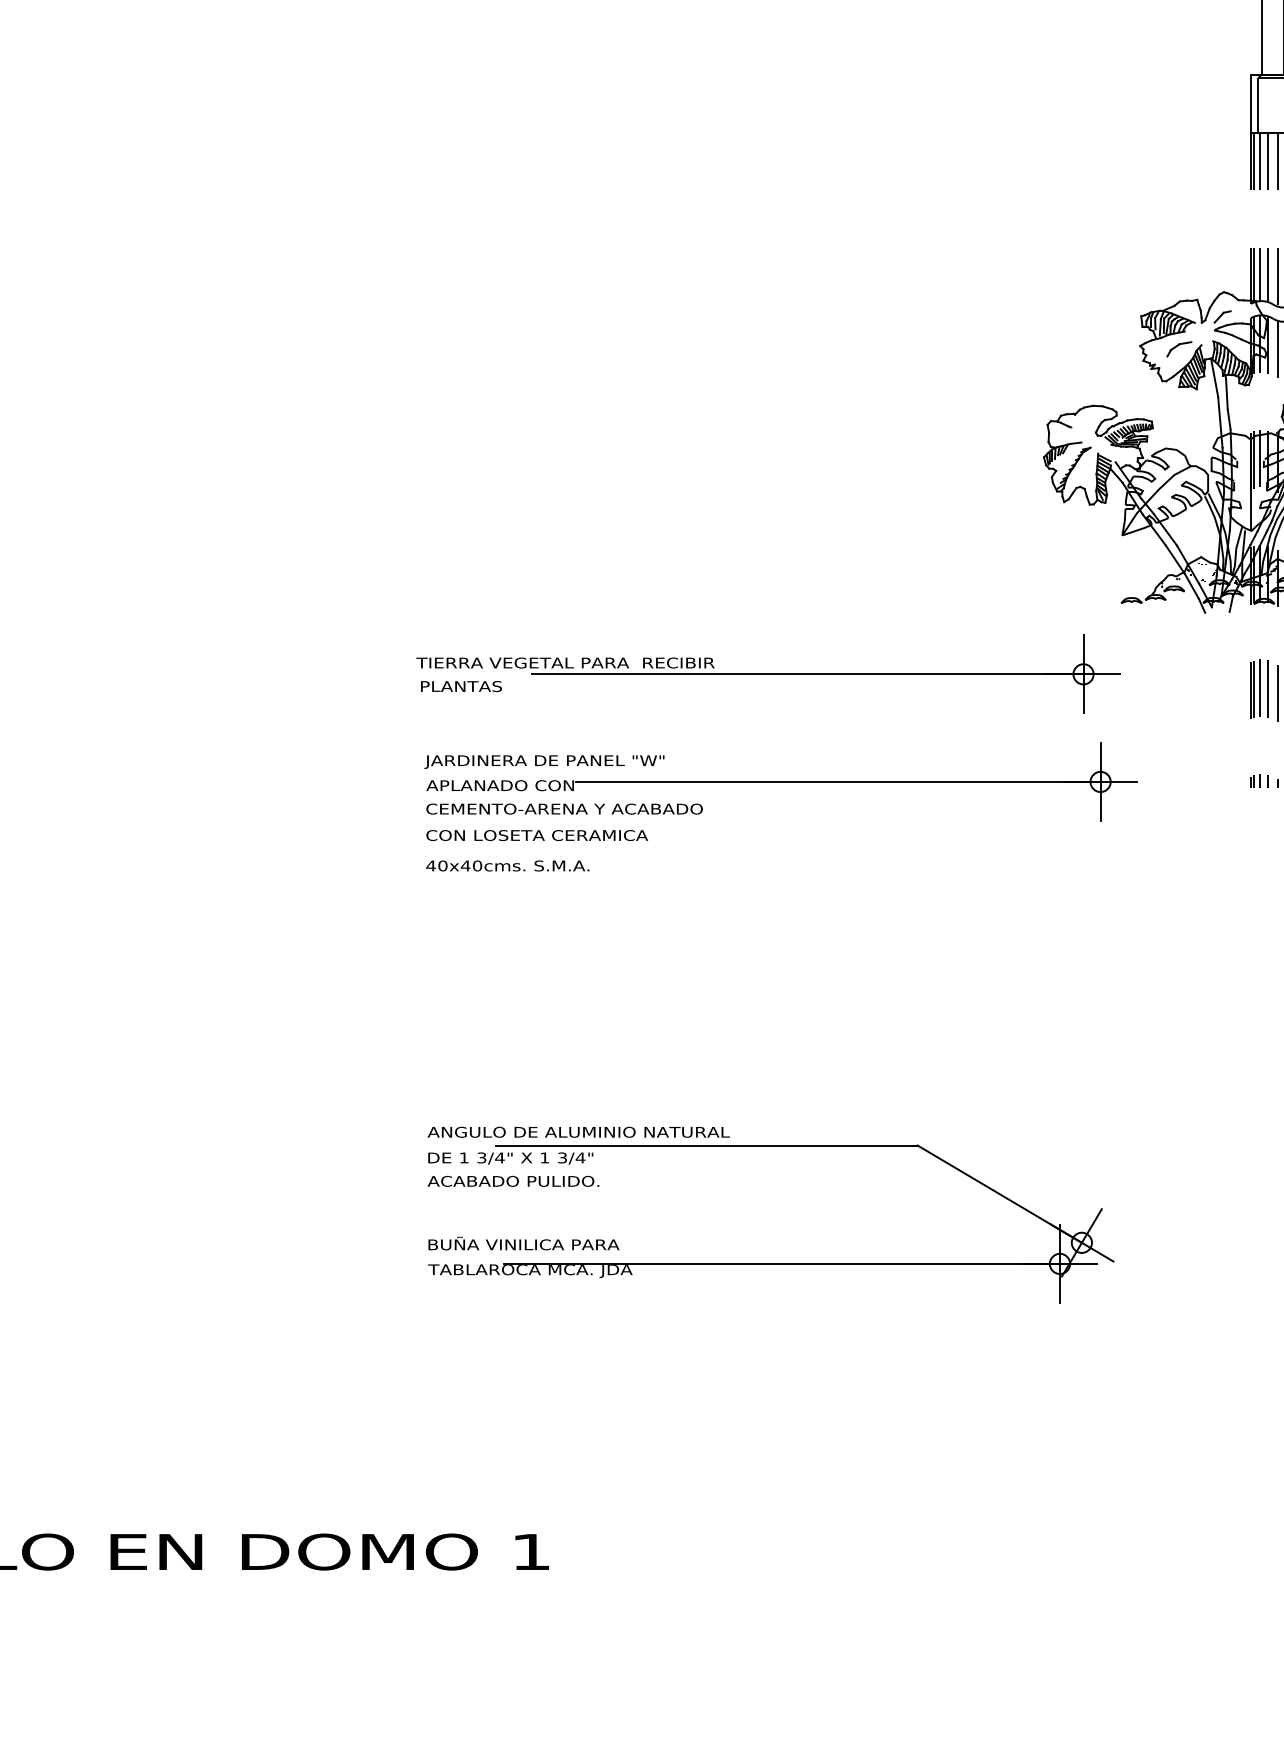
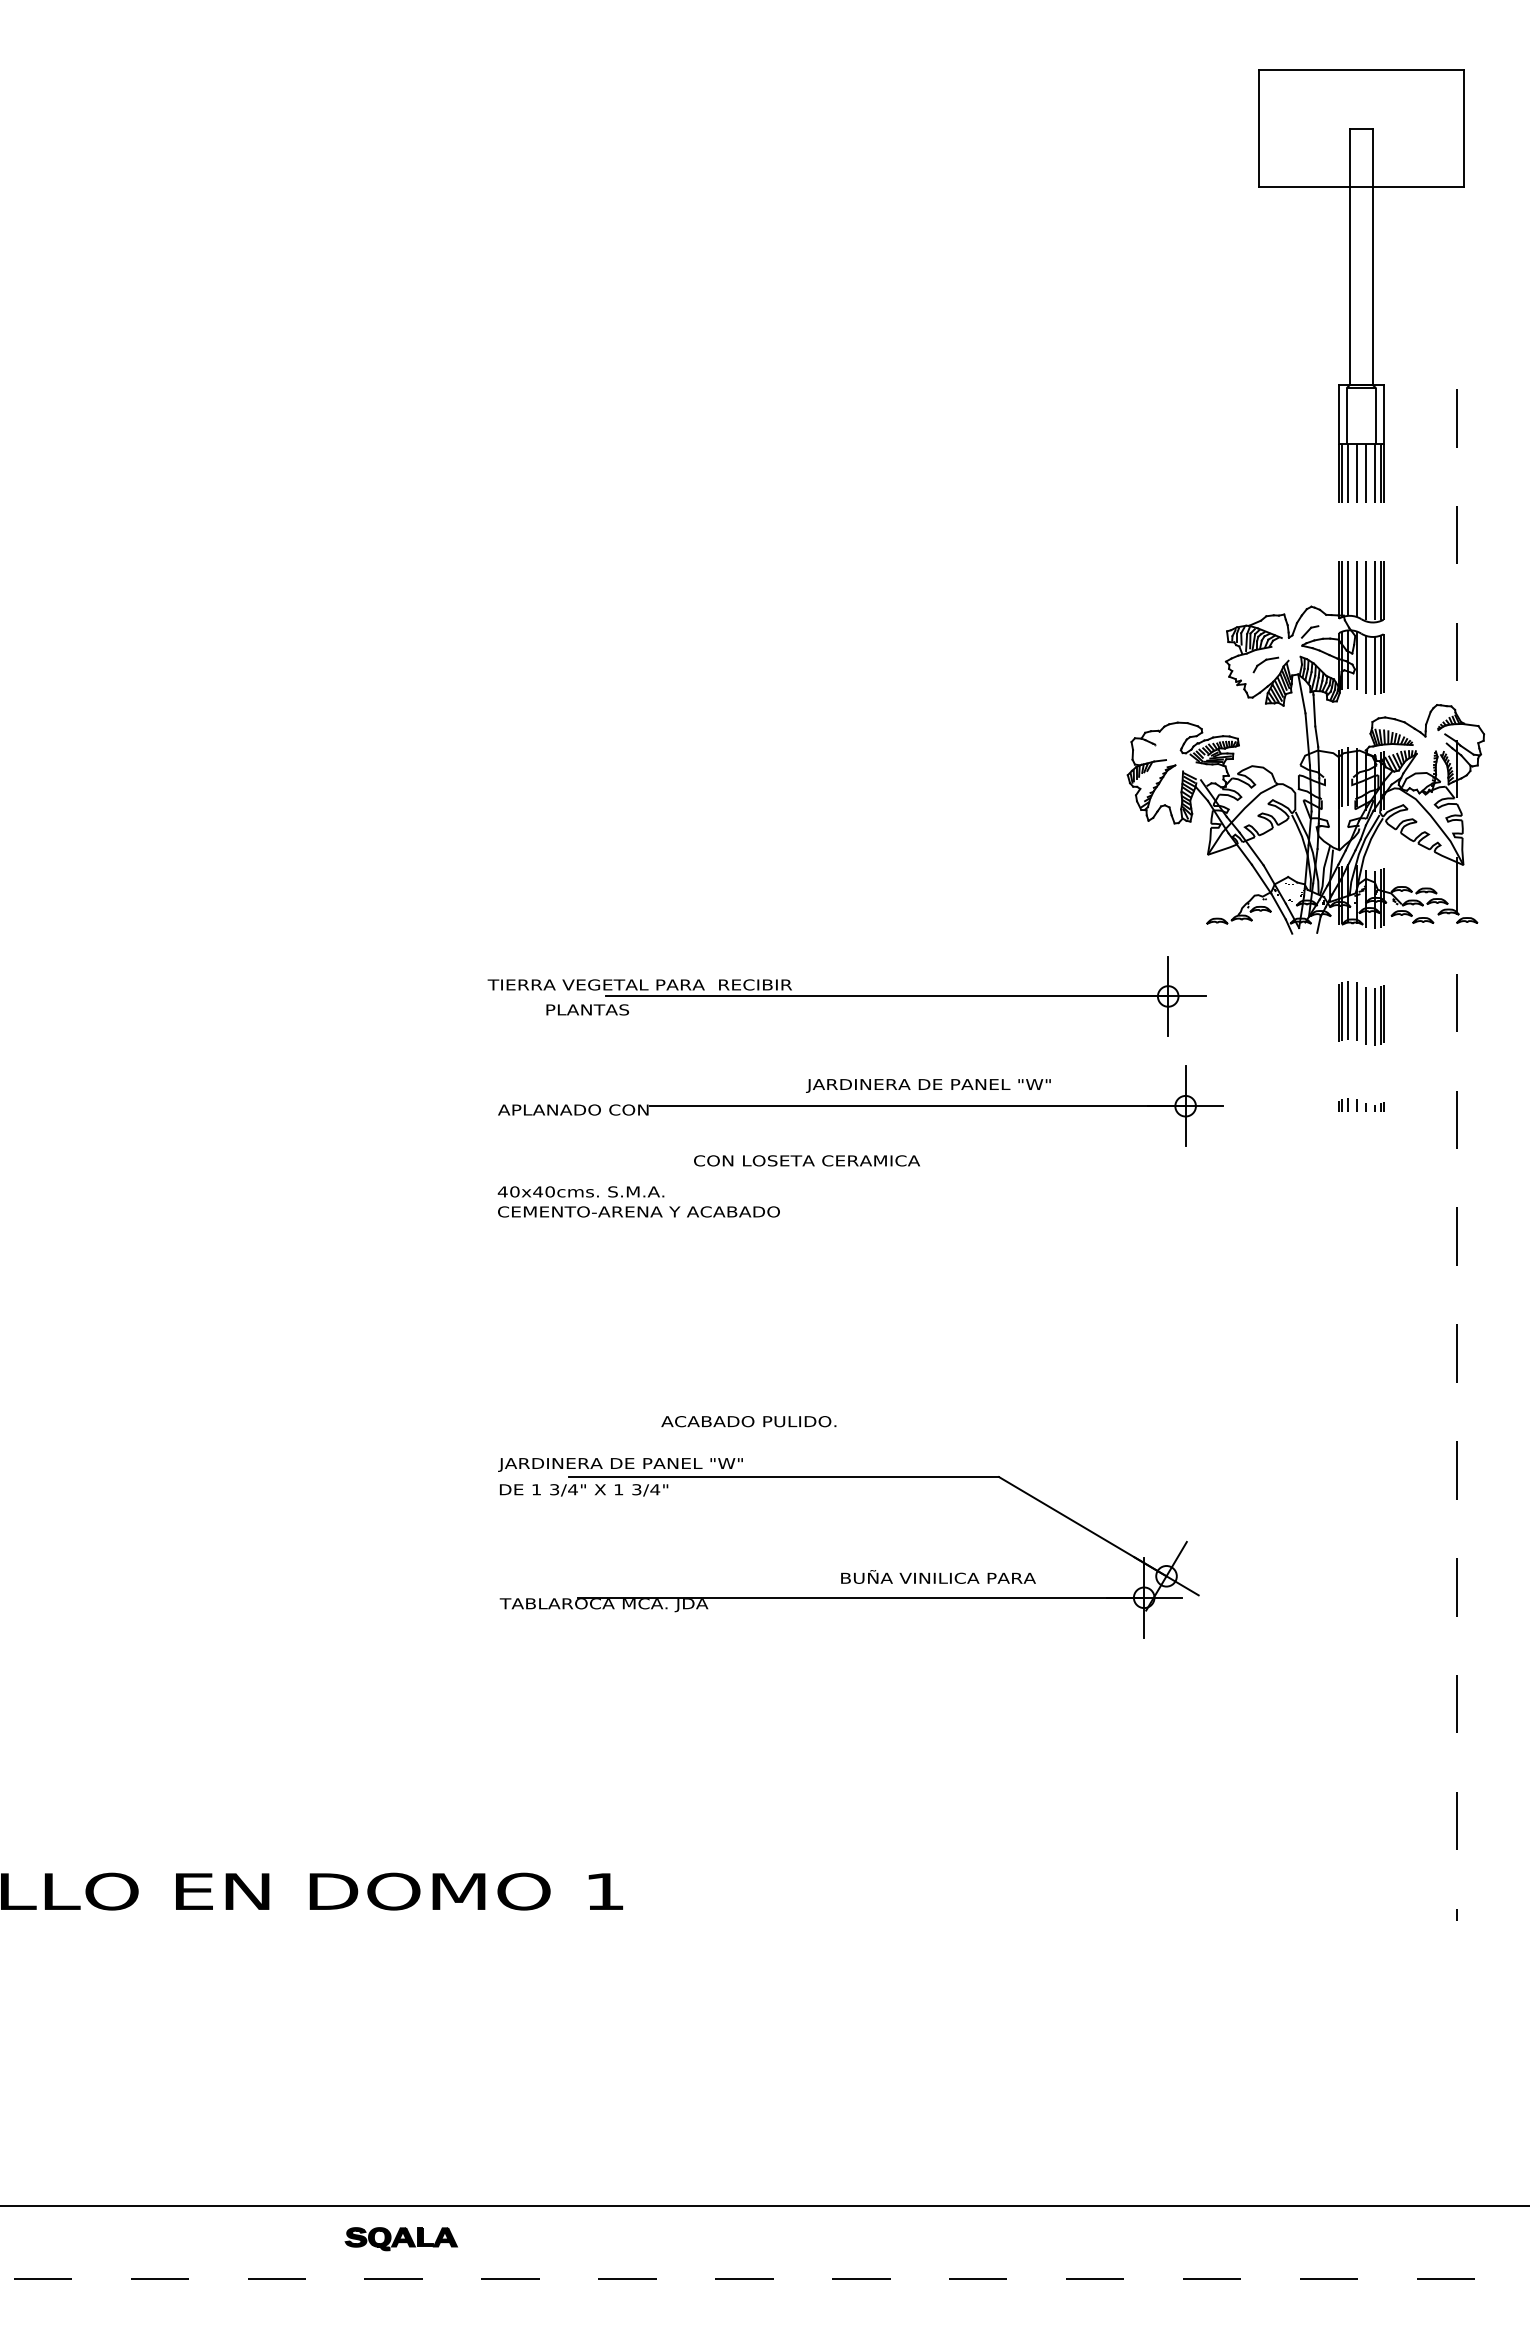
text: (461, 686) -> (587, 1009), moved
text: (544, 761) -> (928, 1085), moved
text: (564, 808) -> (638, 1211), moved
text: (536, 835) -> (806, 1160), moved
text: (577, 1133) -> (652, 1464), ANGULO DE ALUMINIO NATURAL -> JARDINERA DE PANEL "W"
text: (513, 1181) -> (748, 1421), moved
text: (523, 1243) -> (938, 1576), moved

